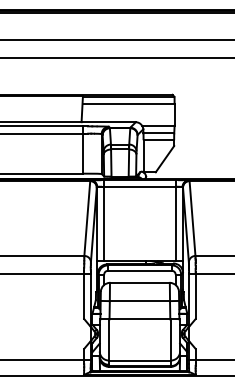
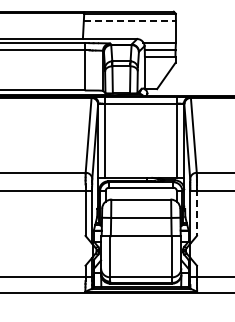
line: (129, 104) -> (130, 21), solid -> dashed
line: (195, 295) -> (196, 212), solid -> dashed

